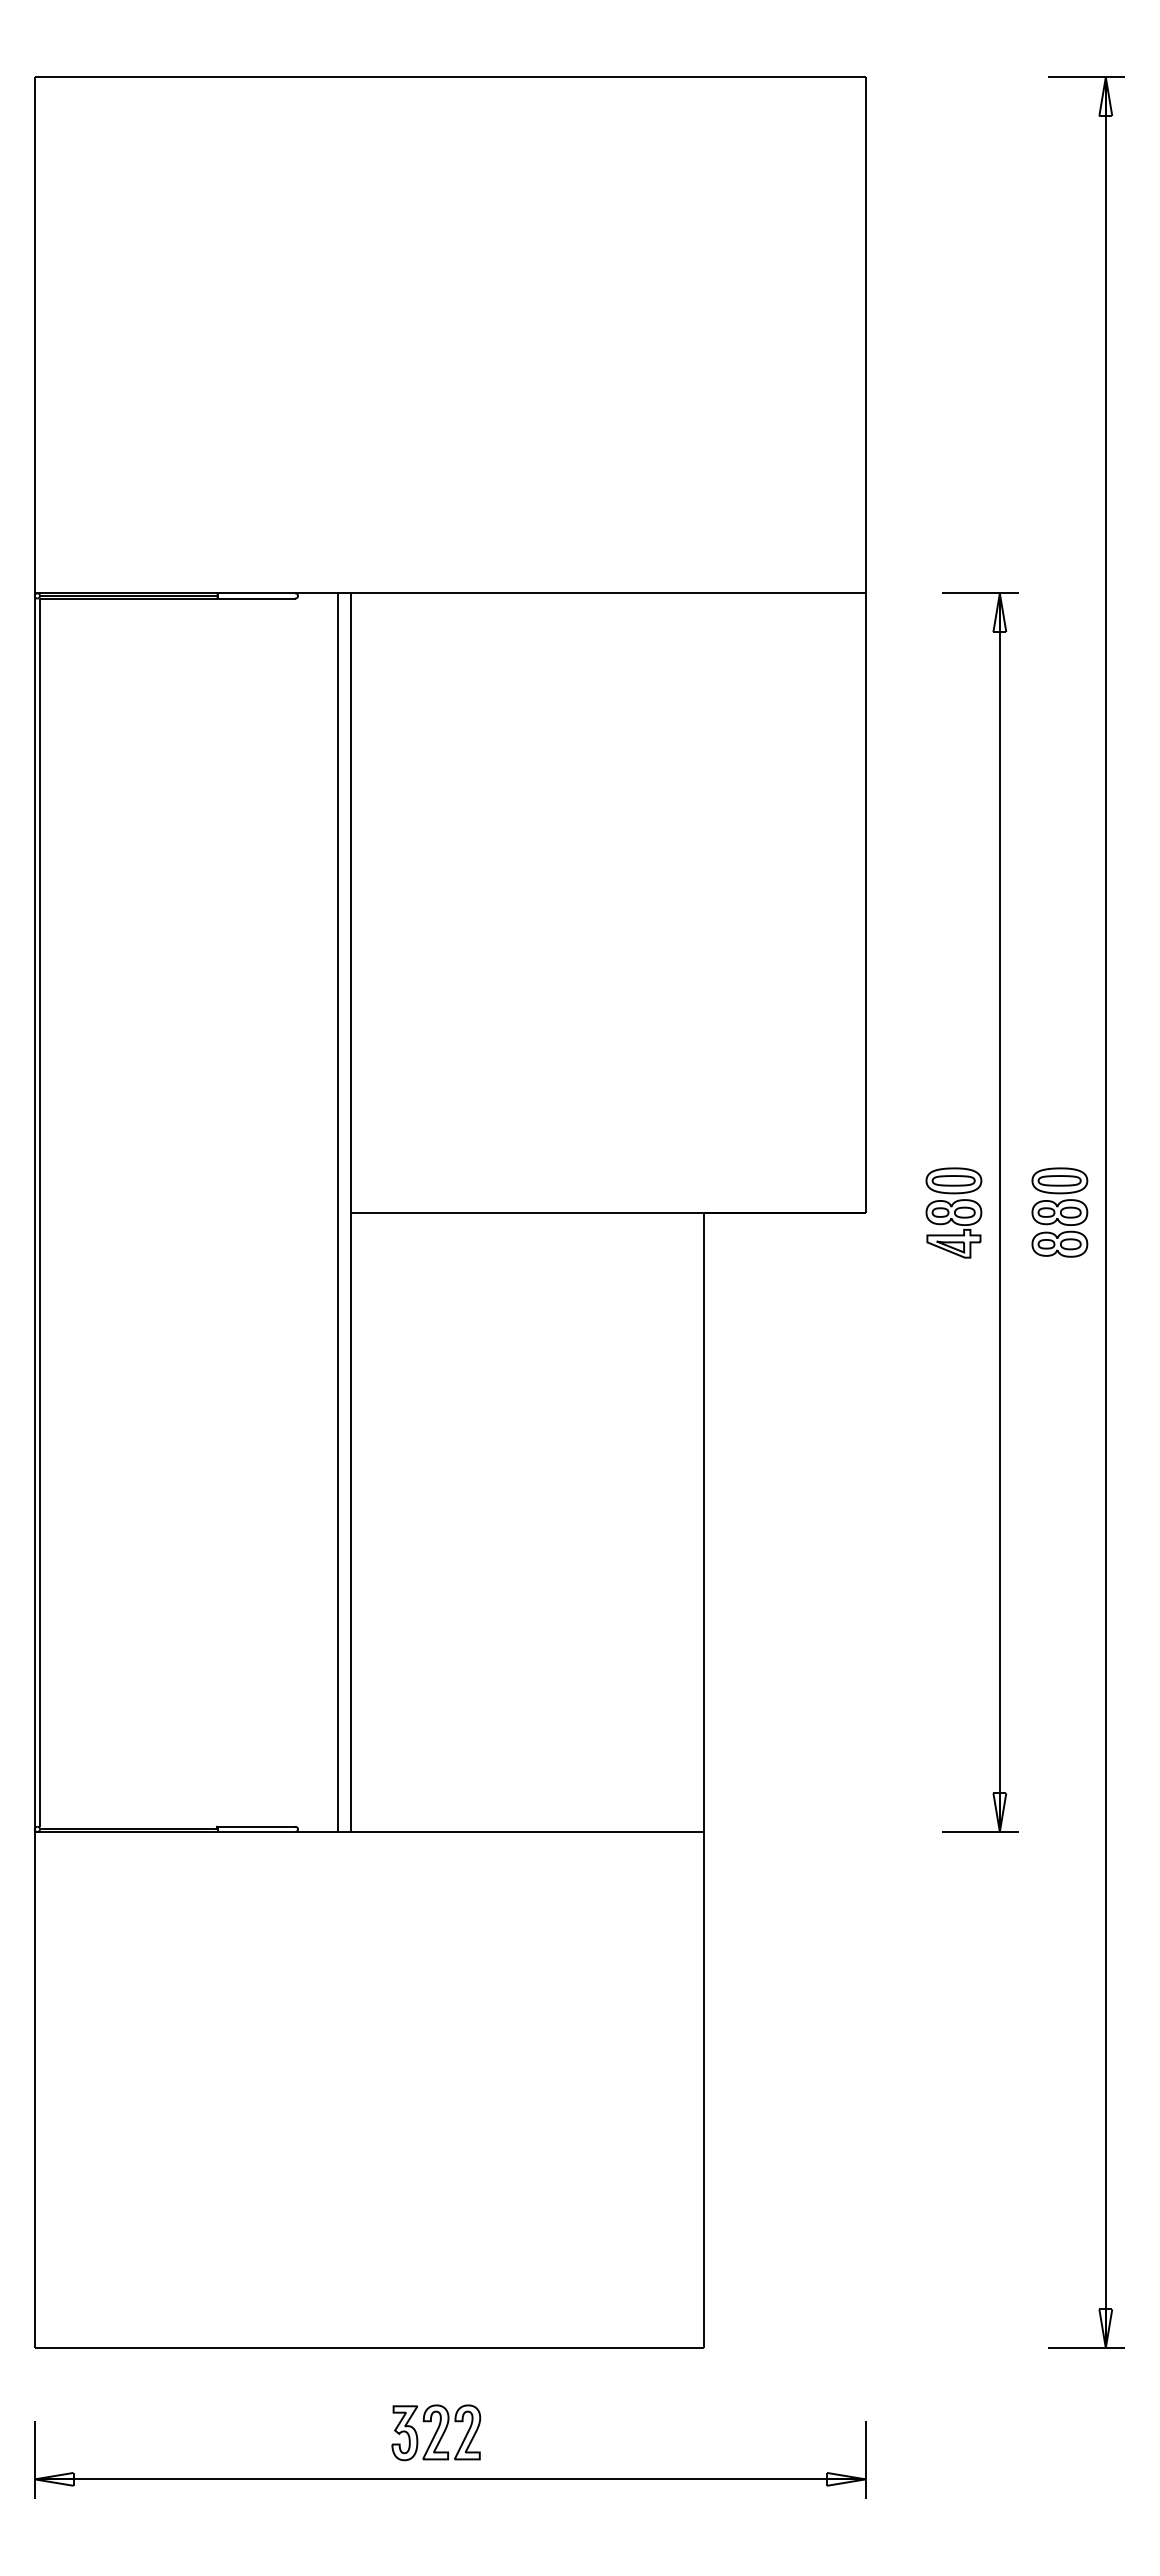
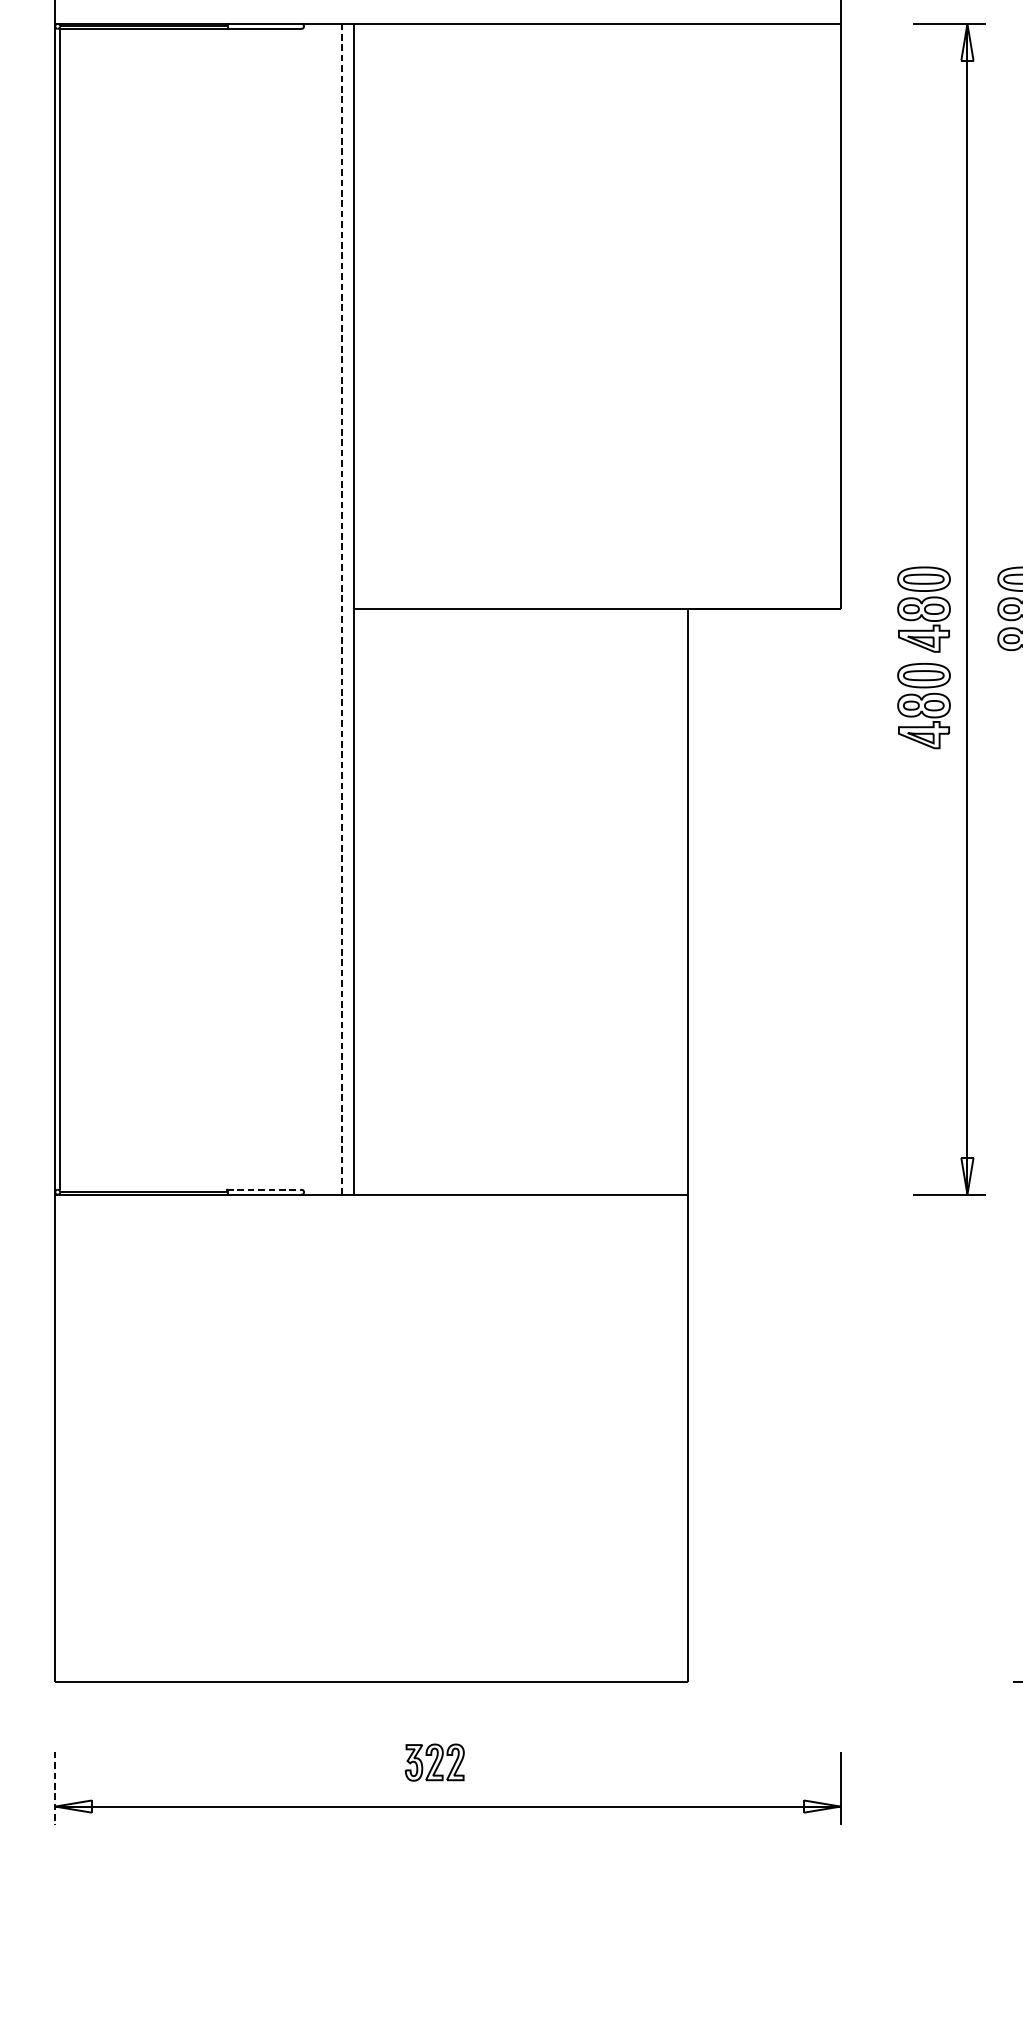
line: (338, 1212) -> (342, 609), solid -> dashed
part: (953, 1314) -> (923, 705), added
line: (255, 1826) -> (263, 1189), solid -> dashed
part: (436, 2432) -> (434, 1762), size x0.7
line: (34, 2460) -> (54, 1788), solid -> dashed

